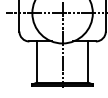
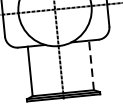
line: (88, 62) -> (92, 65), solid -> dashed

